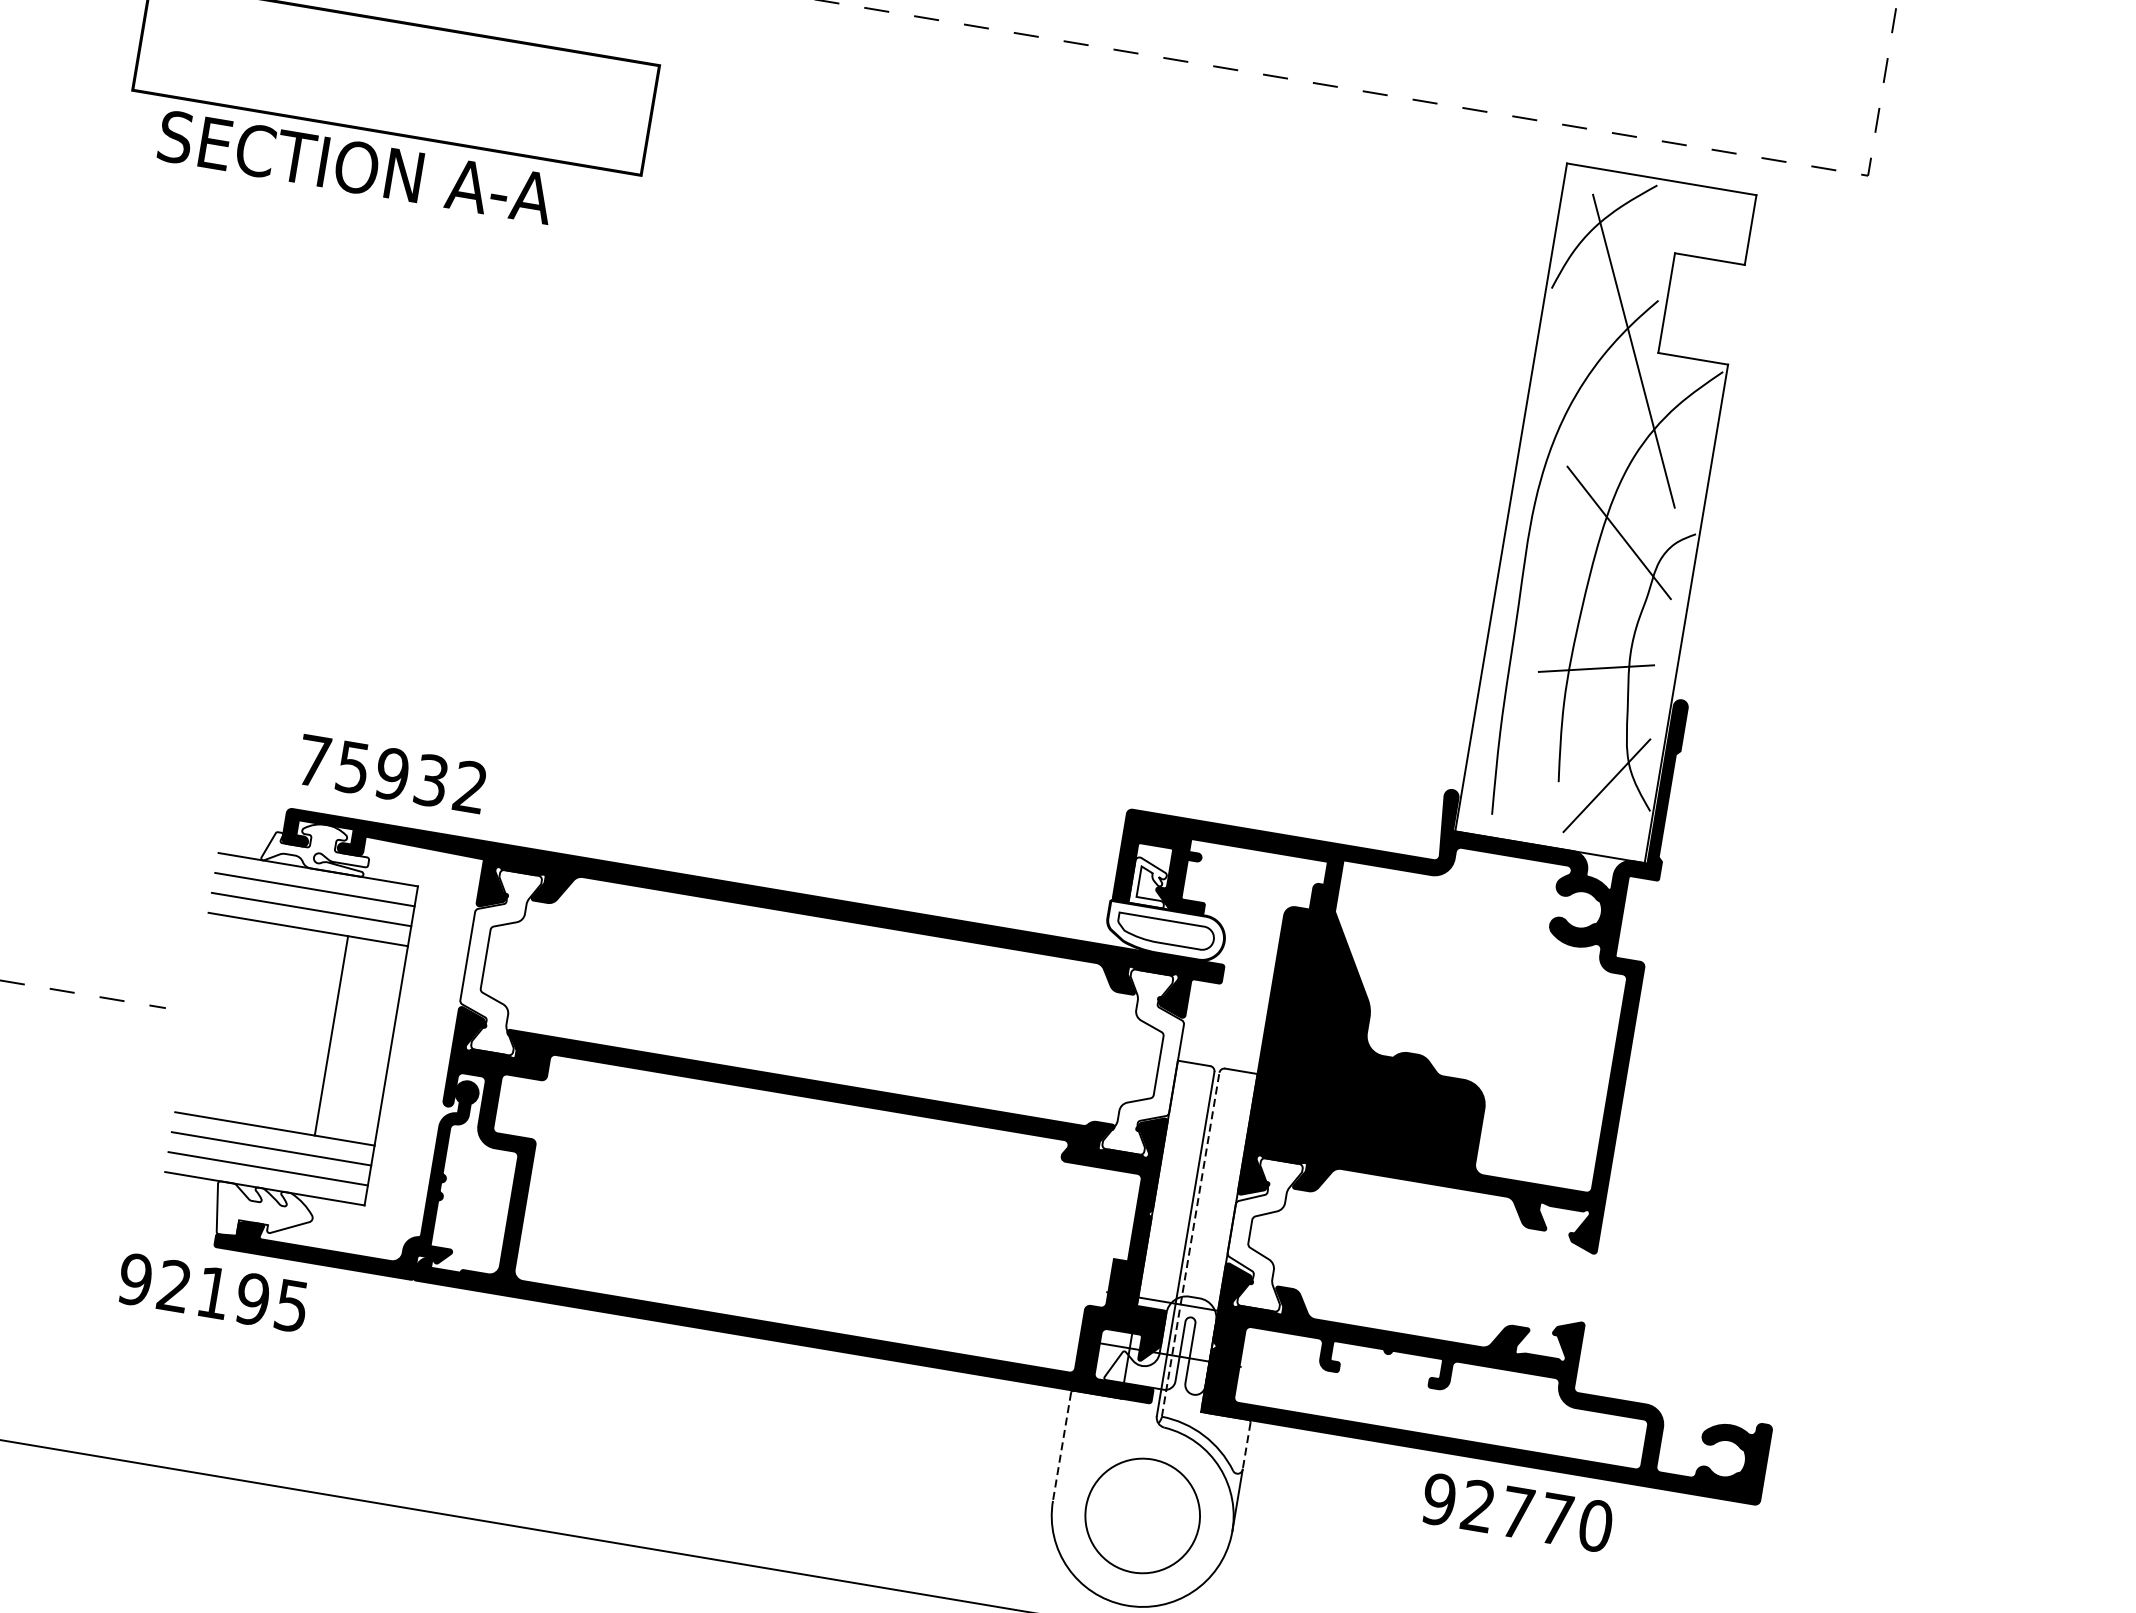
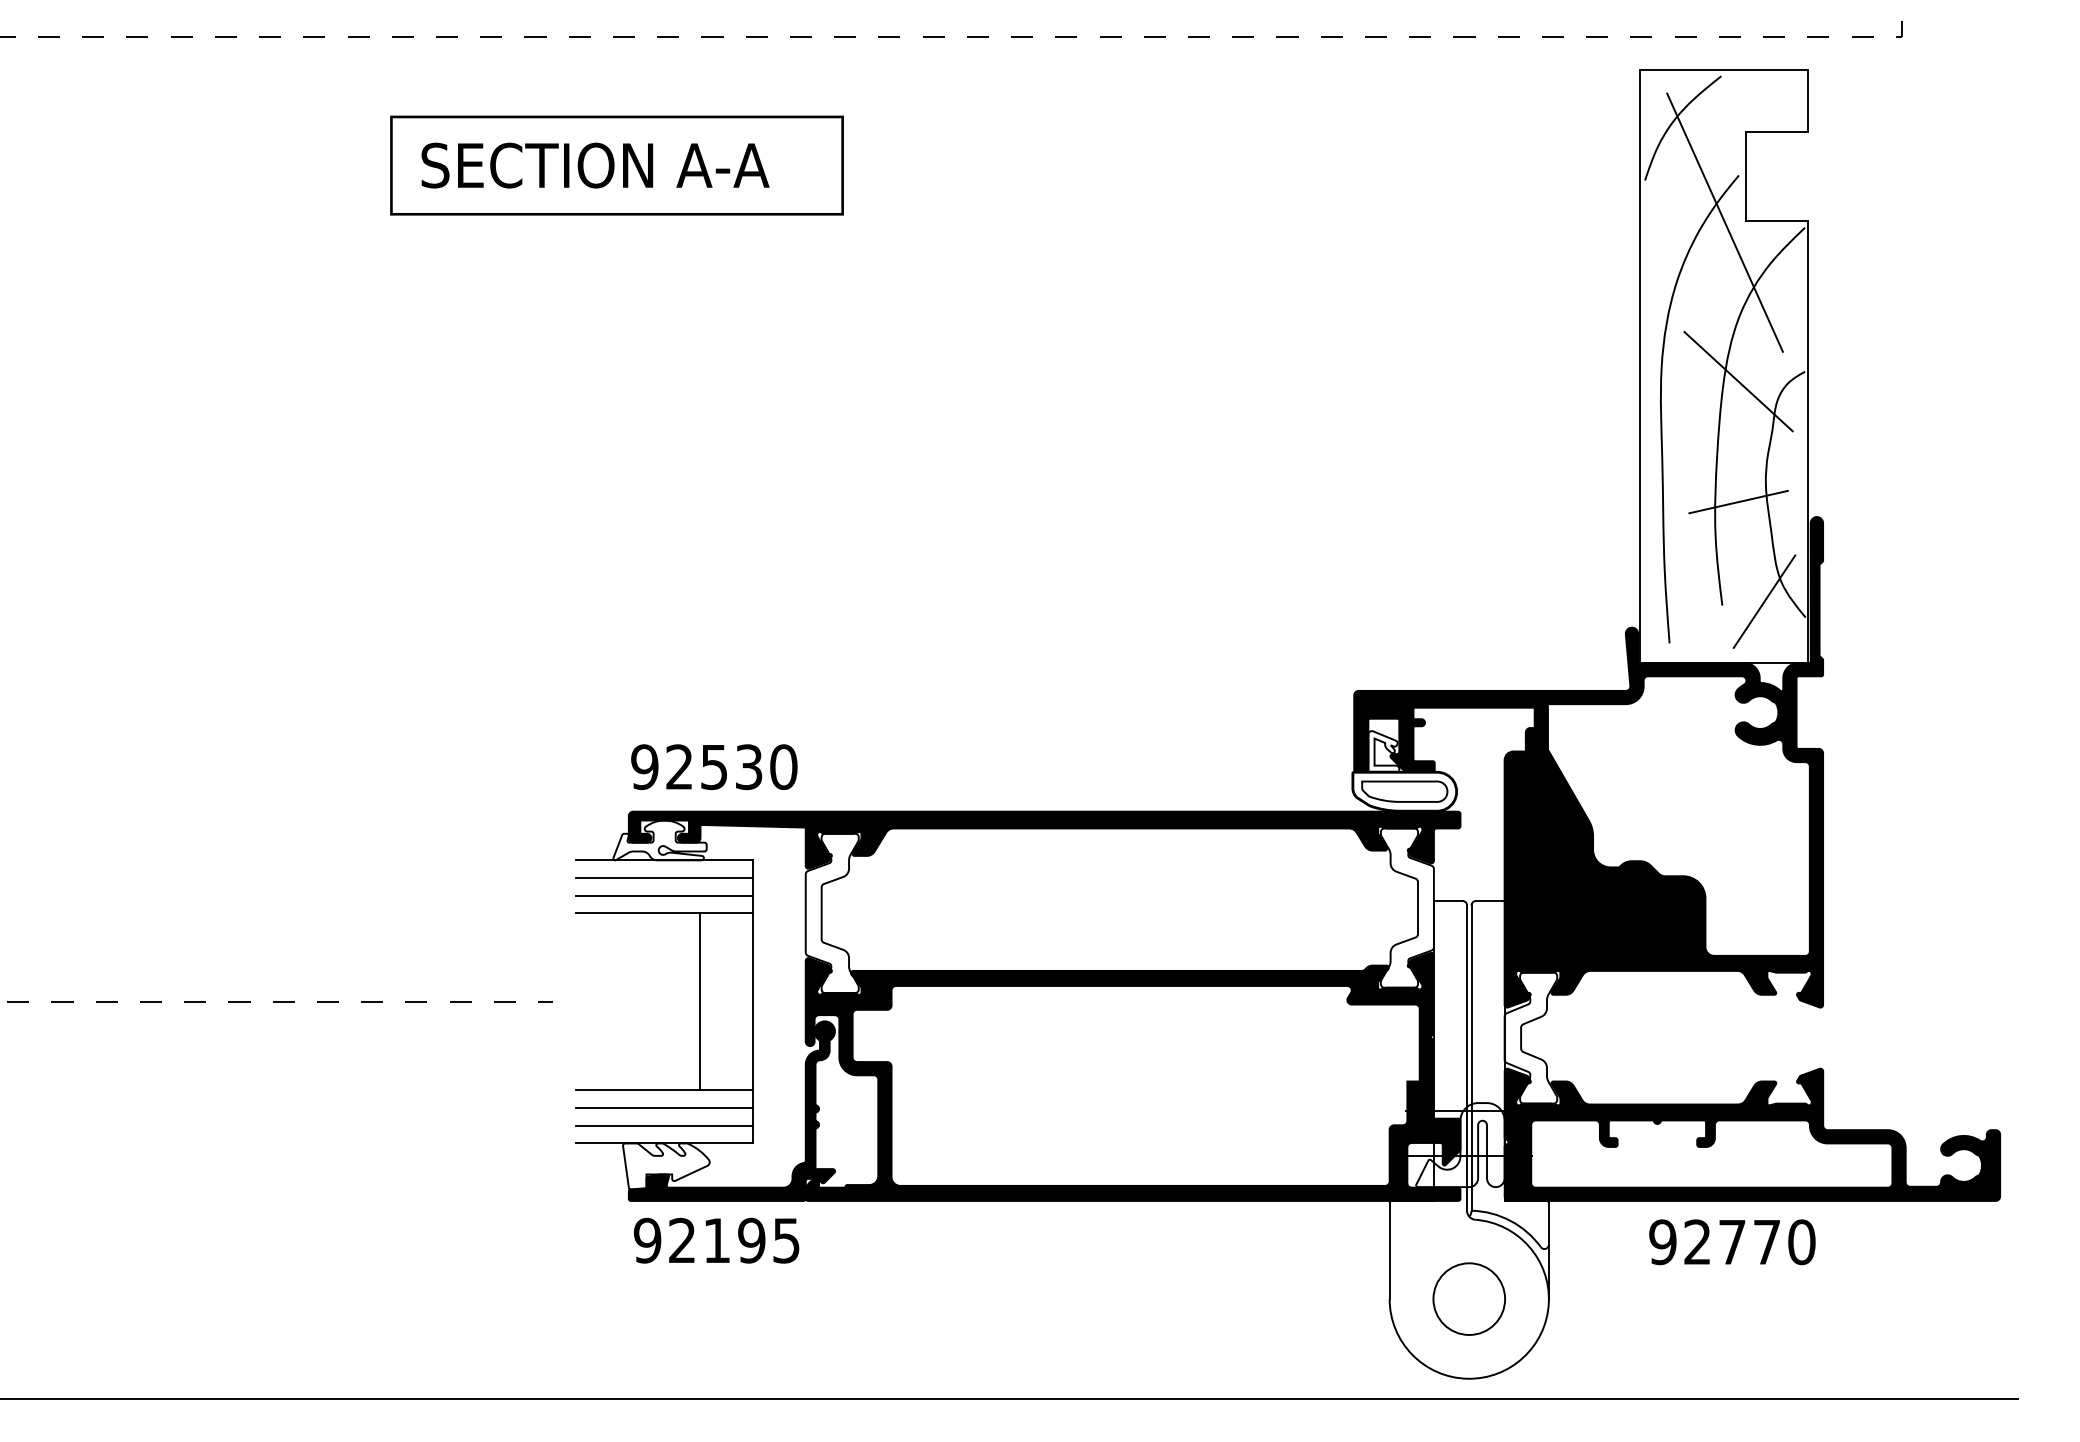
text: (356, 167) -> (595, 165), moved
text: (392, 774) -> (714, 767), 75932 -> 92530
line: (1190, 1245) -> (1471, 1058), dashed -> solid
text: (213, 1292) -> (716, 1240), moved
line: (1246, 1445) -> (1548, 1223), dashed -> solid
line: (1061, 1447) -> (1389, 1251), dashed -> solid
text: (1517, 1513) -> (1732, 1242), moved
circle: (1143, 1515) -> (1469, 1298), size x0.71

